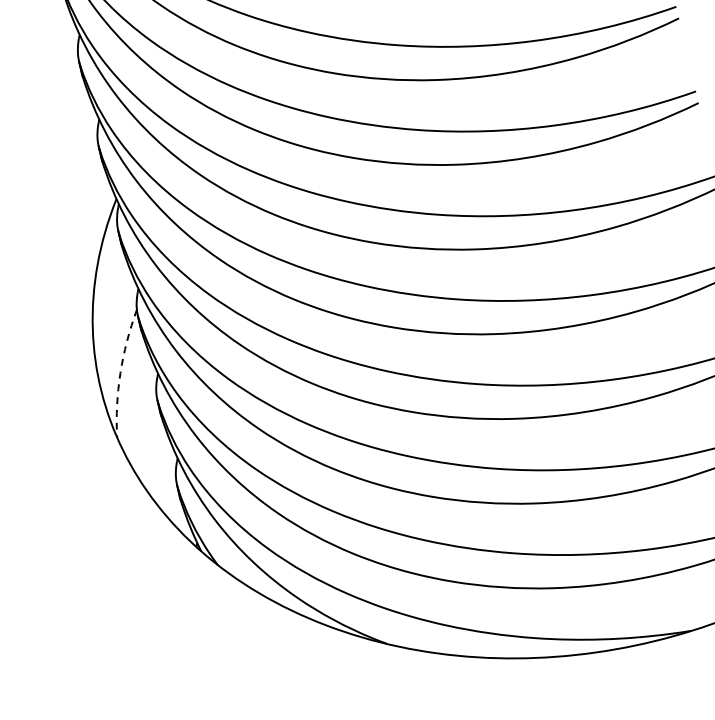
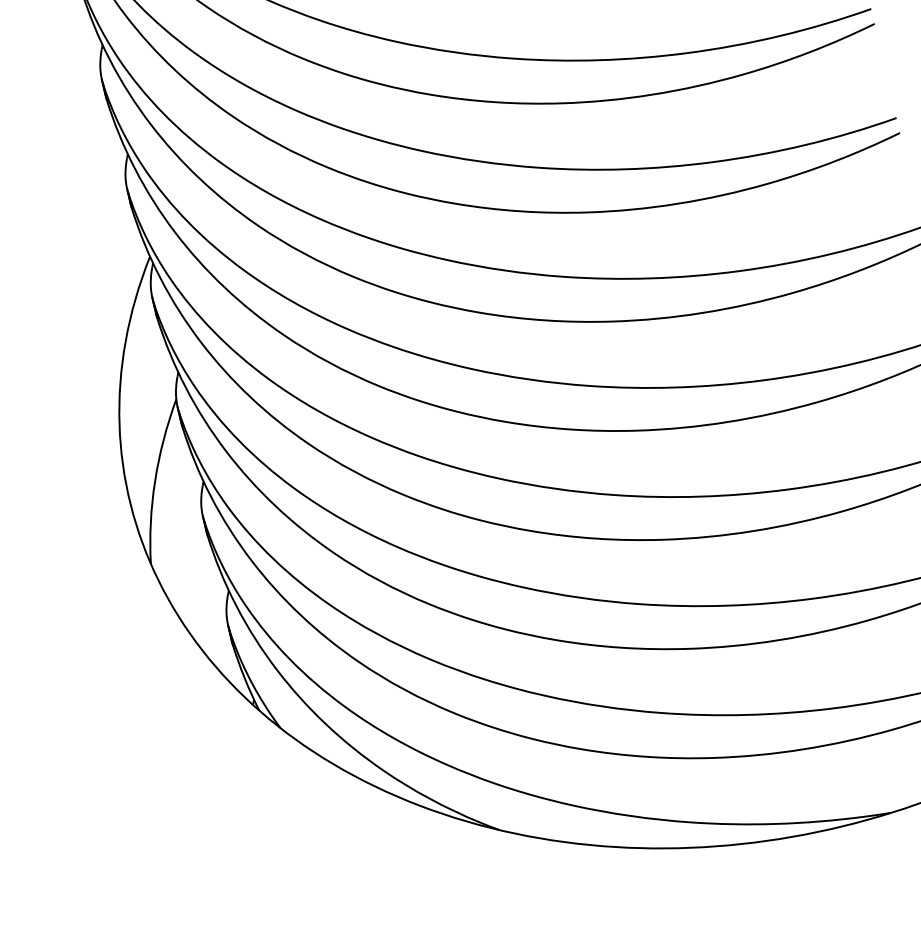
arc: (120, 373) -> (155, 481), dashed -> solid

